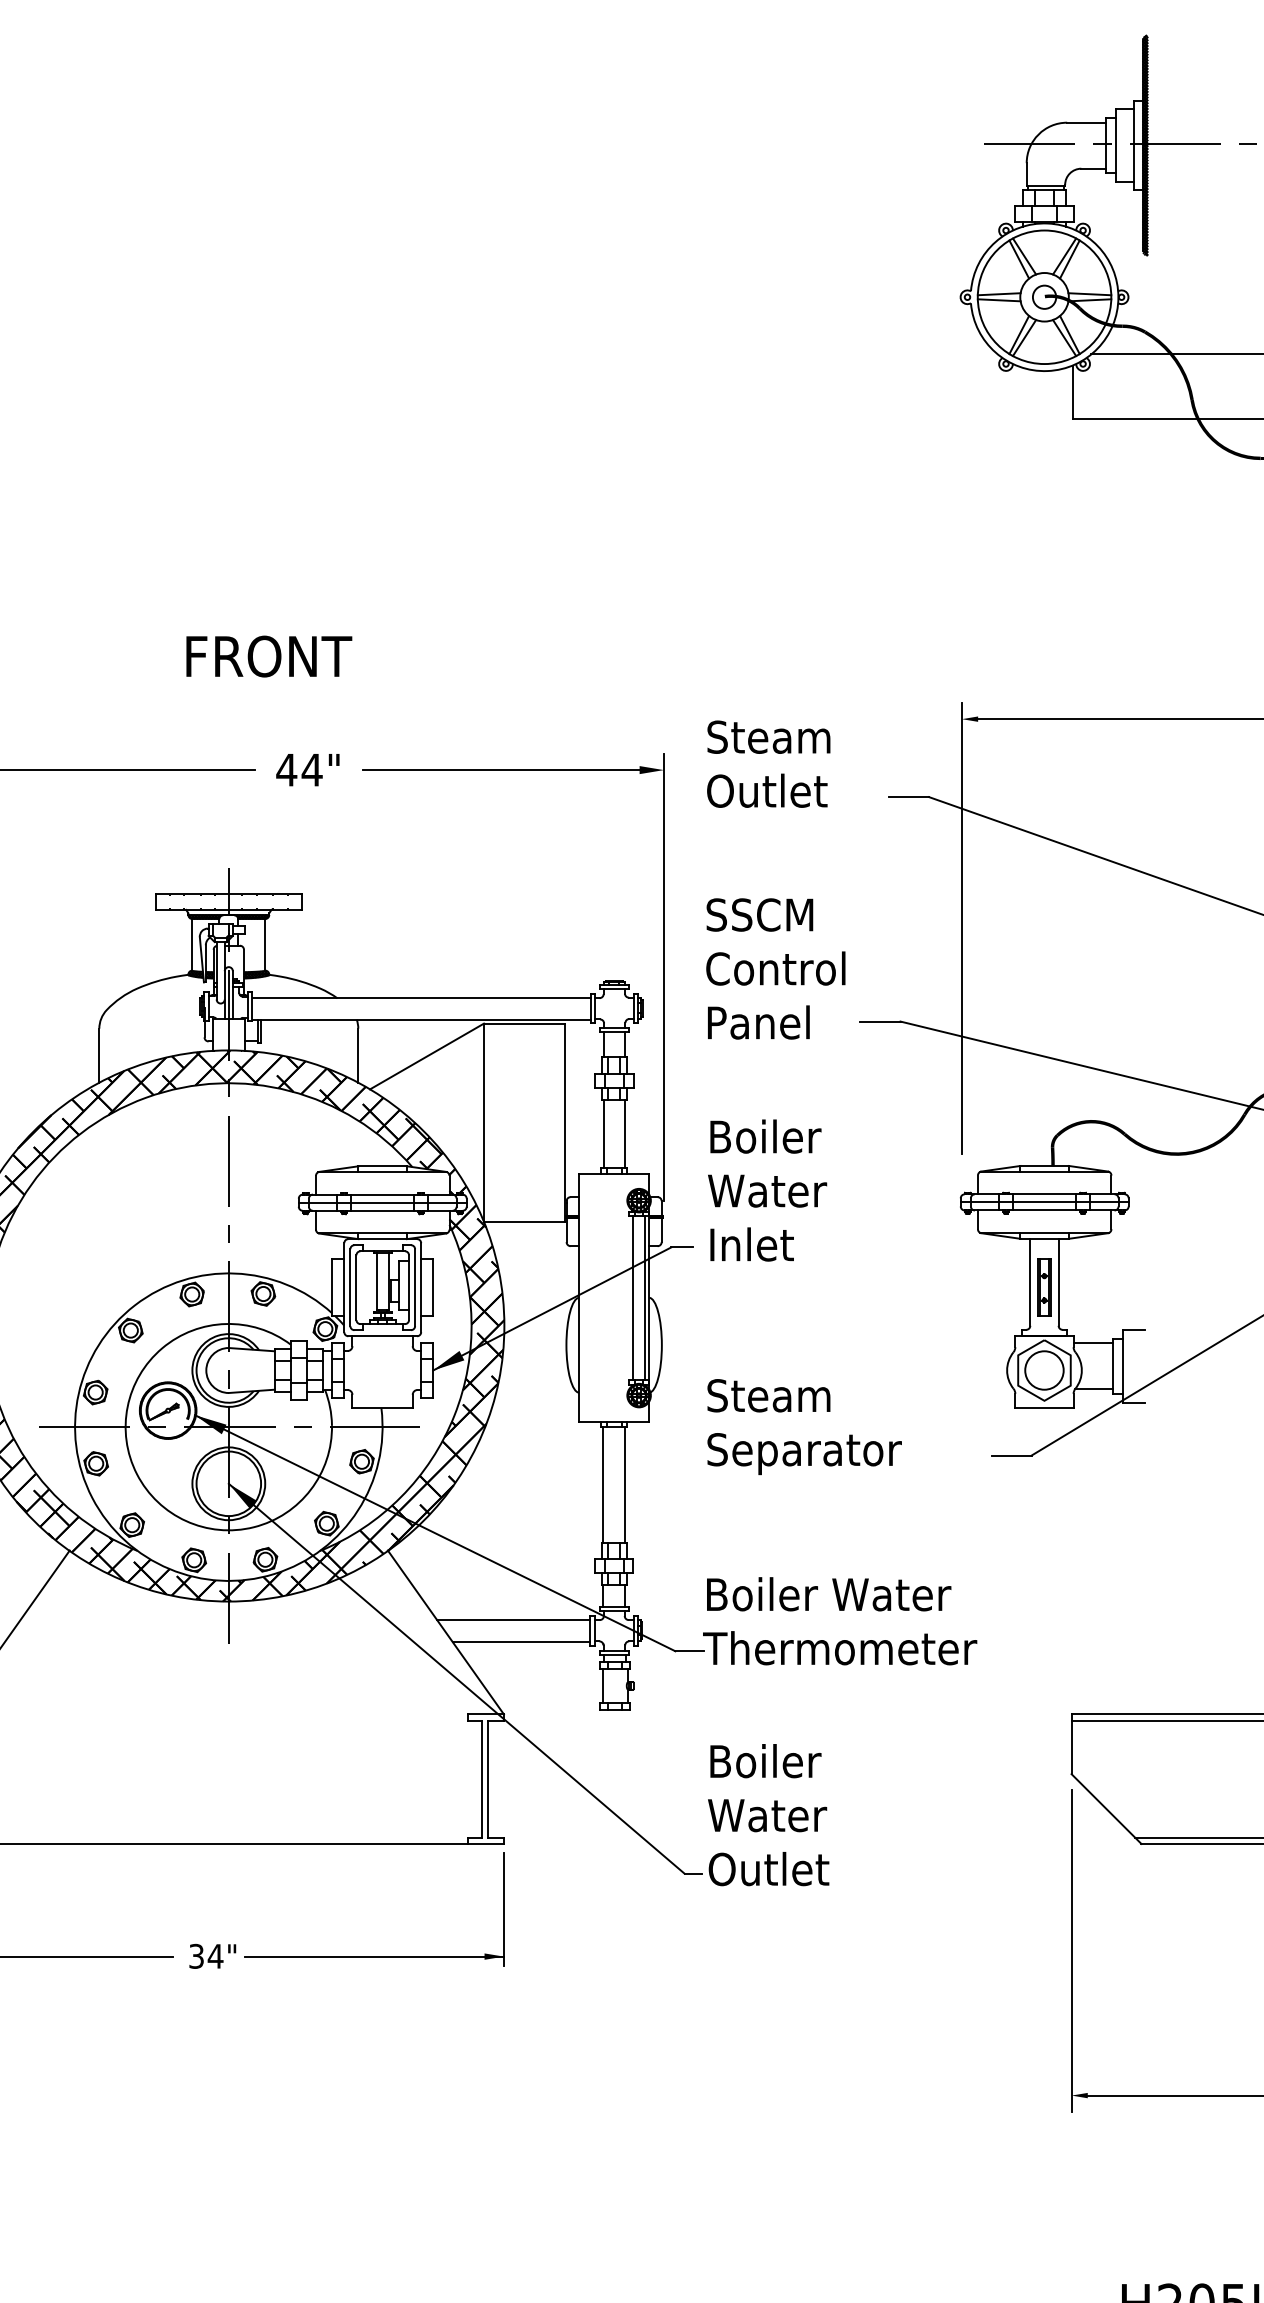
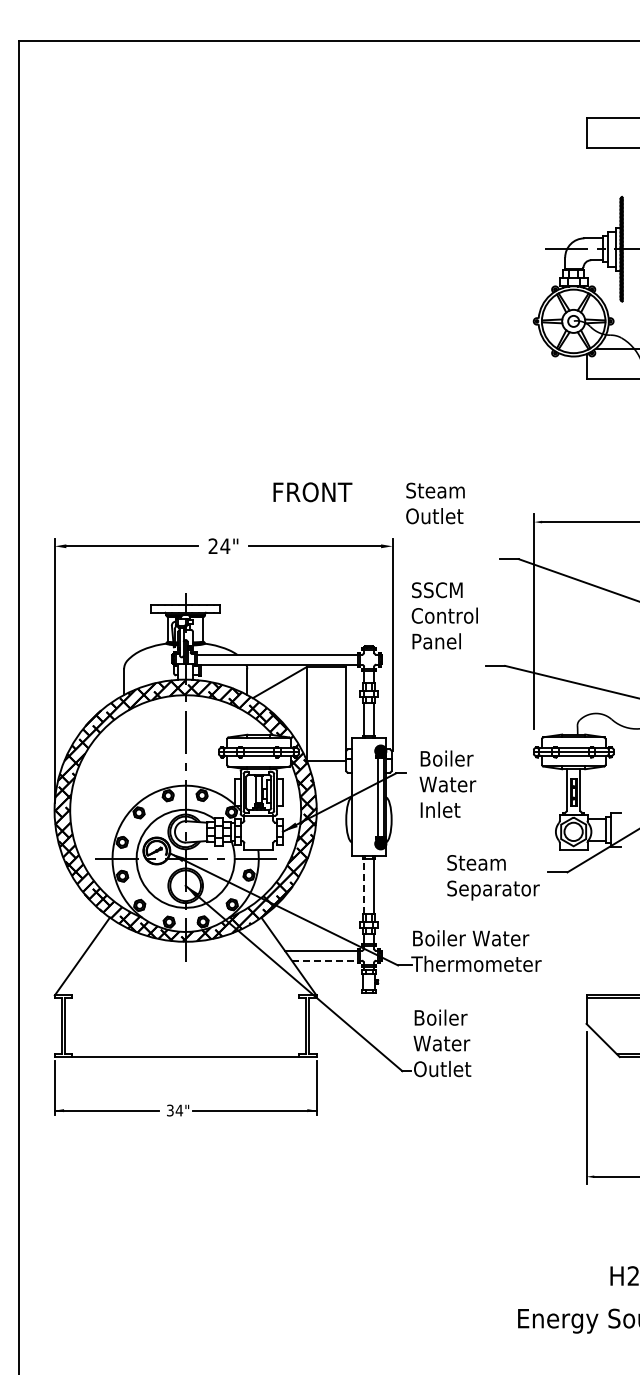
text: (268, 656) -> (312, 492), moved
text: (768, 764) -> (435, 503), moved
text: (287, 768) -> (213, 545), 44" -> 24"
text: (775, 968) -> (444, 615), moved
text: (766, 1190) -> (447, 784), moved
text: (804, 1426) -> (493, 877), moved
line: (602, 1483) -> (363, 885), solid -> dashed
line: (520, 1640) -> (324, 960), solid -> dashed

